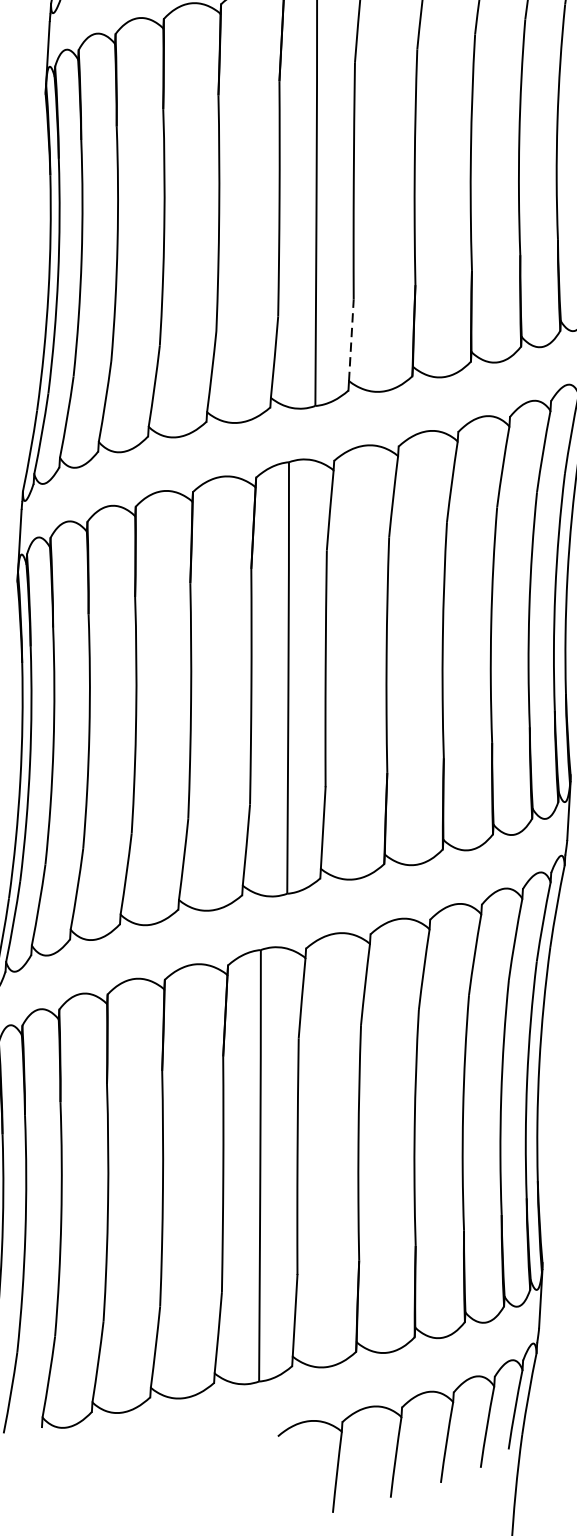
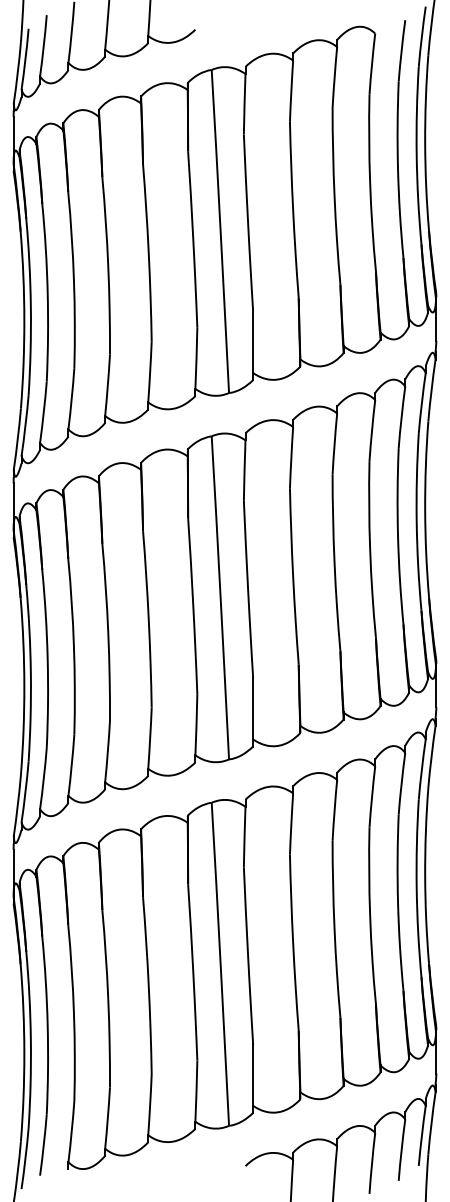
line: (351, 340) -> (253, 342), dashed -> solid

